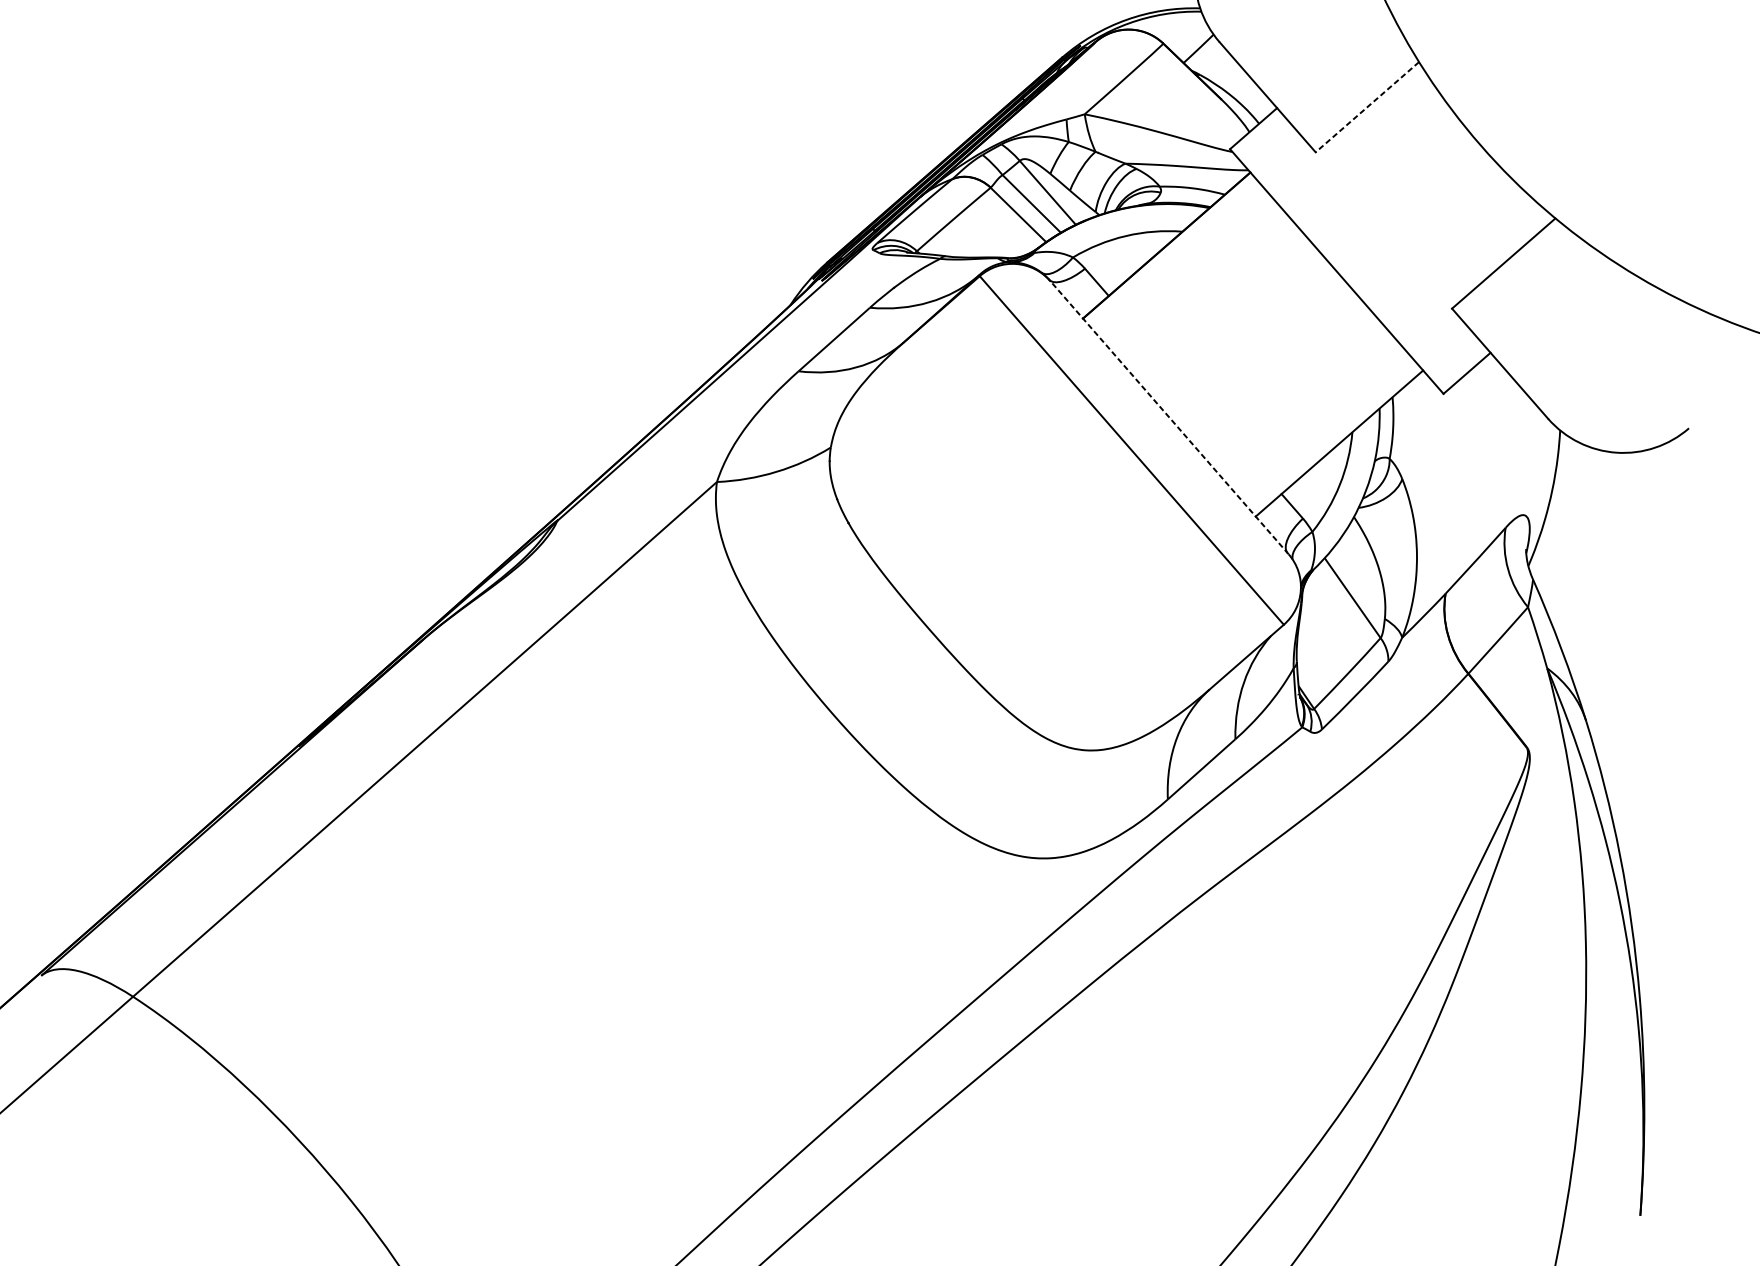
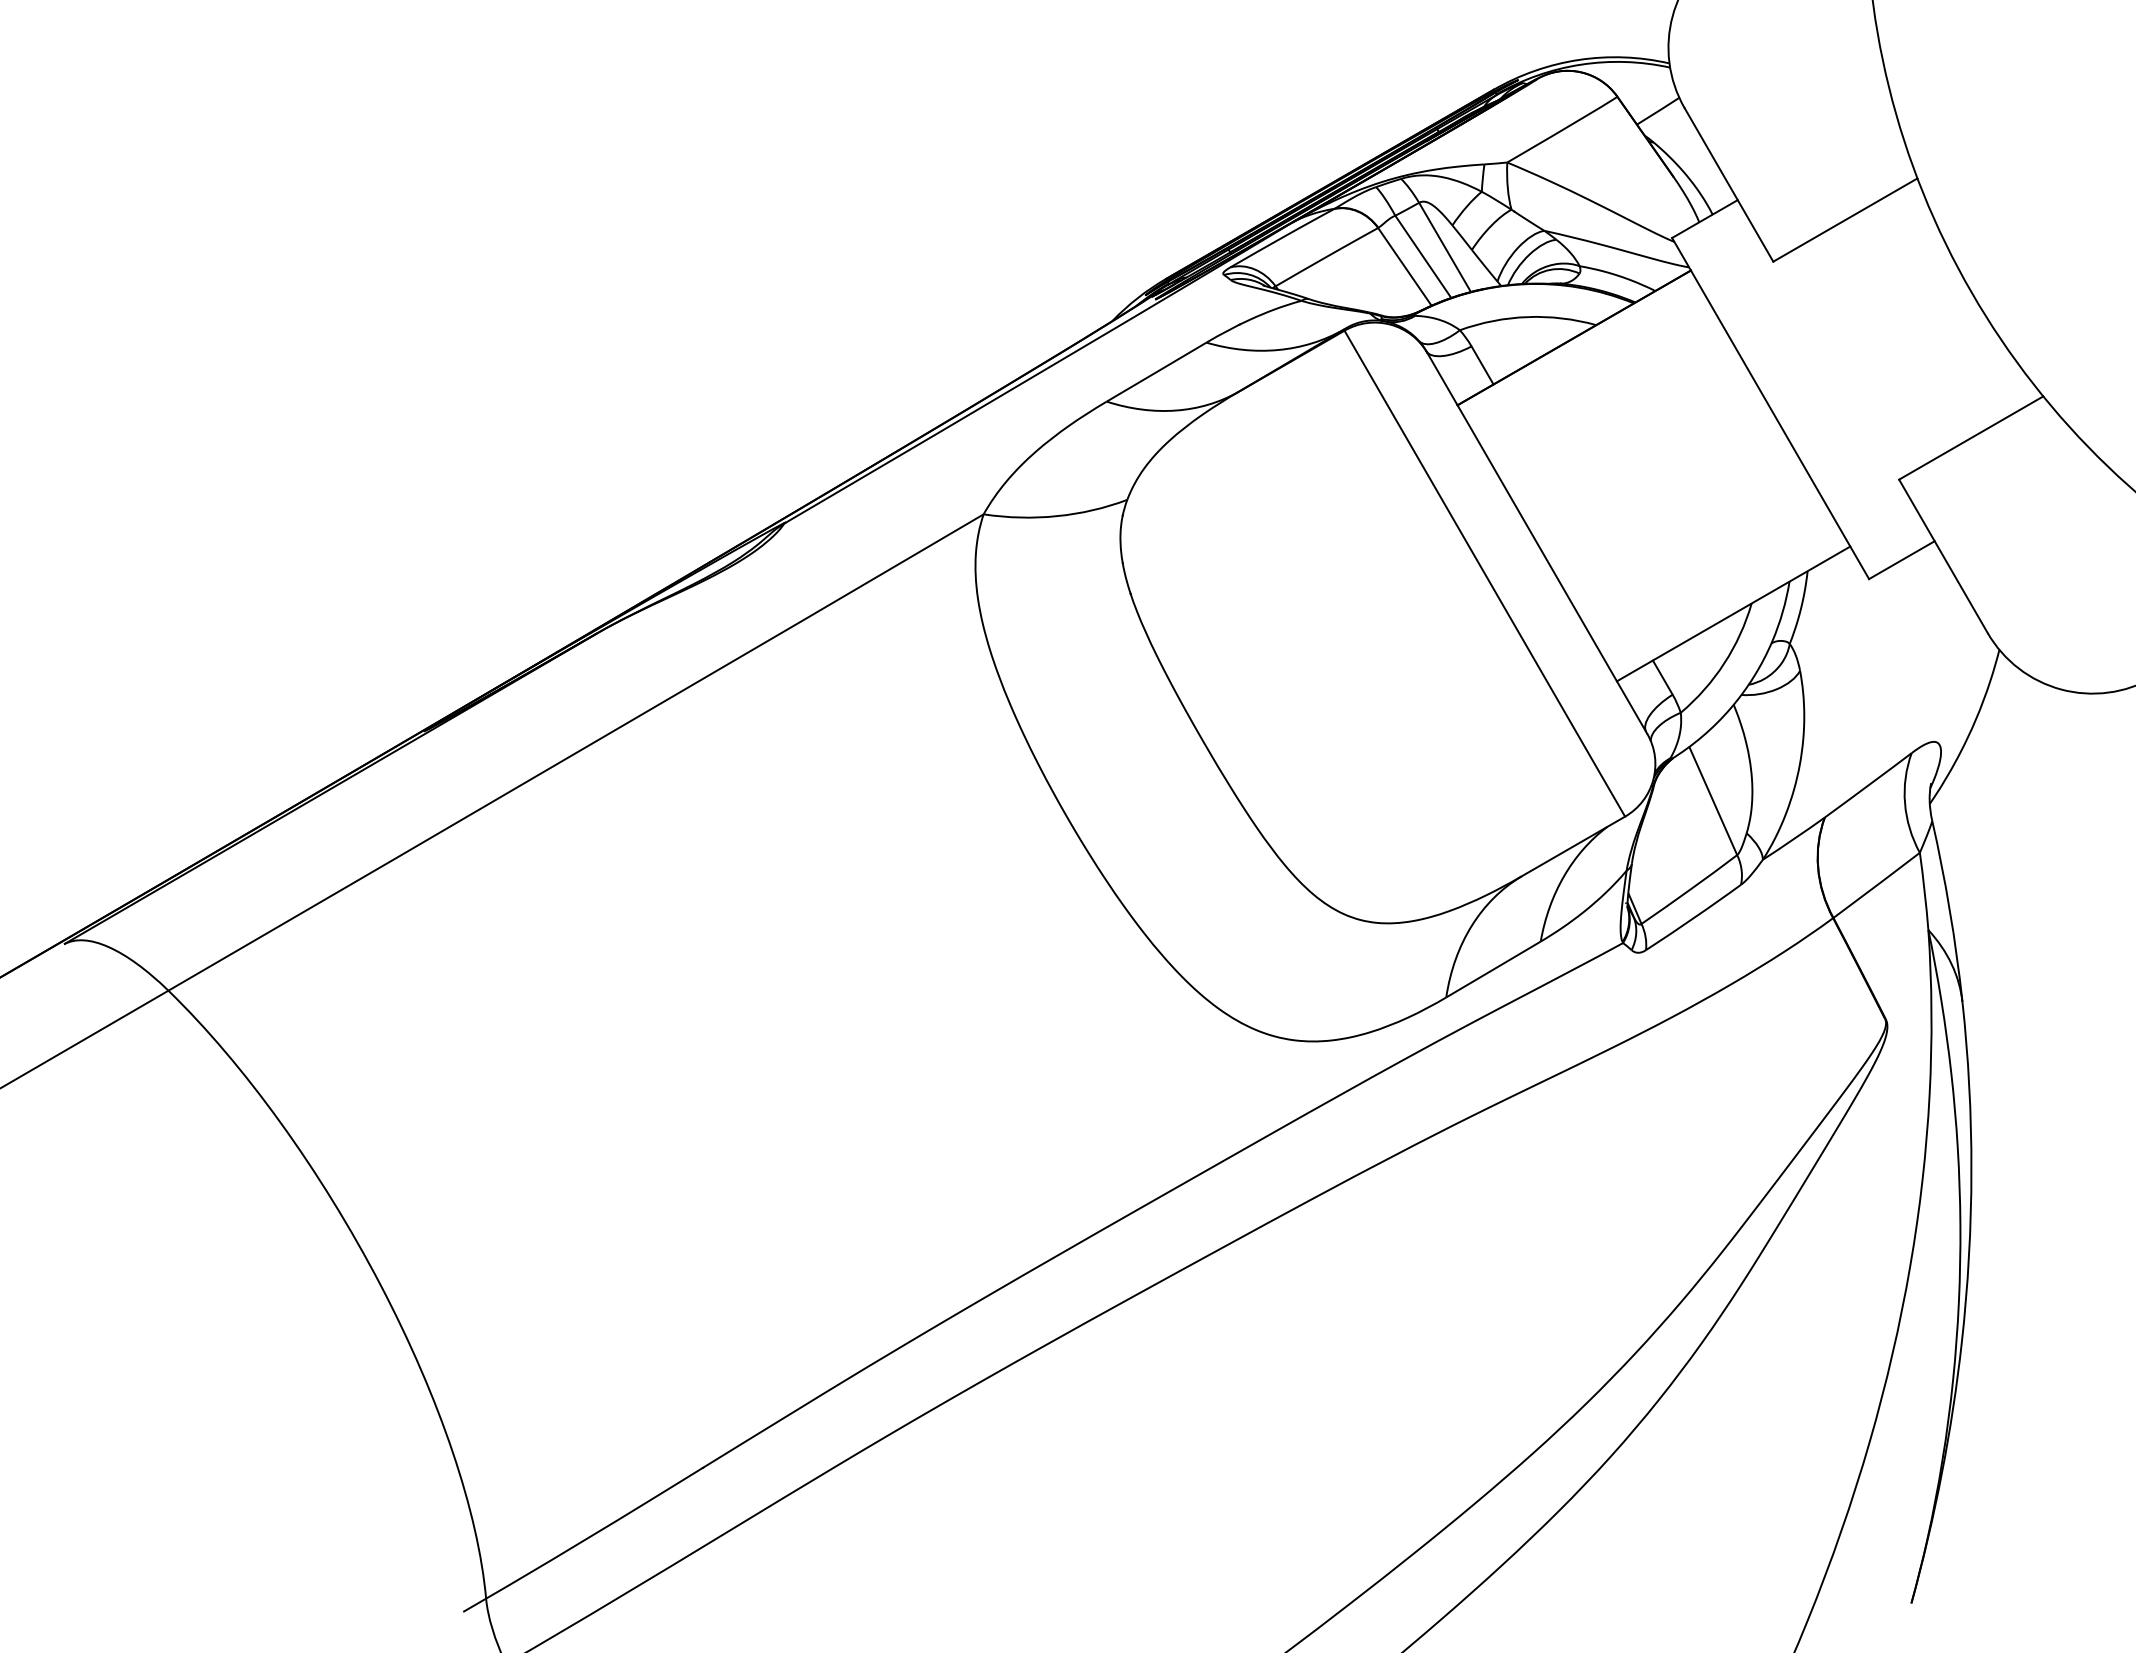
line: (1366, 107) -> (1844, 220), dashed -> solid
line: (1169, 417) -> (1537, 543), dashed -> solid

